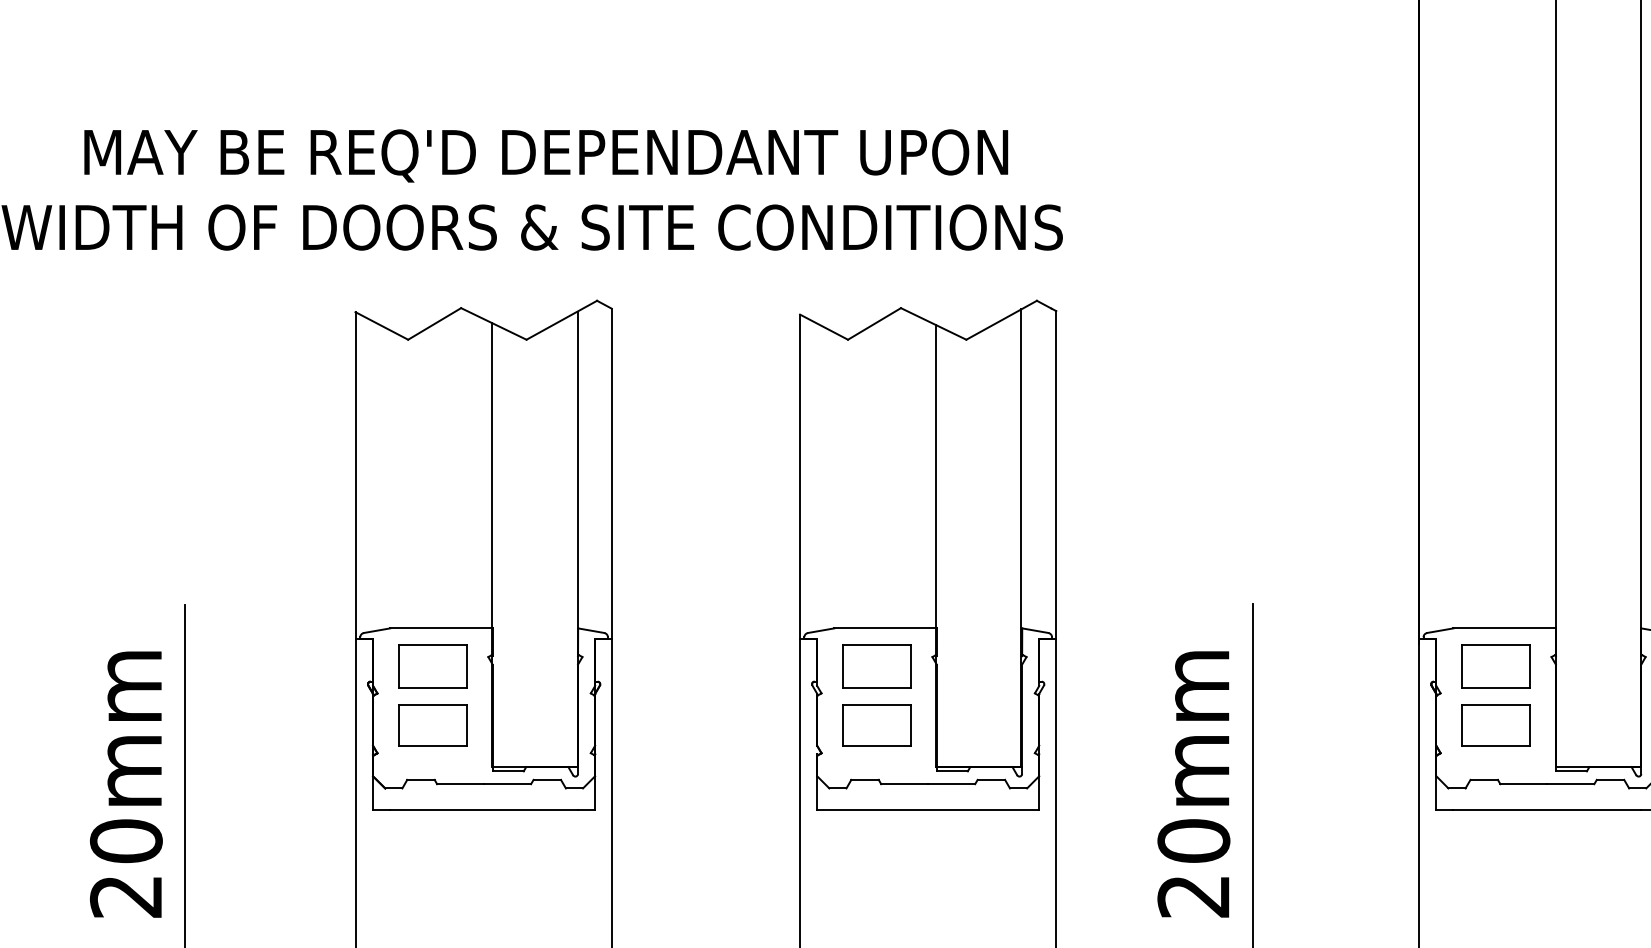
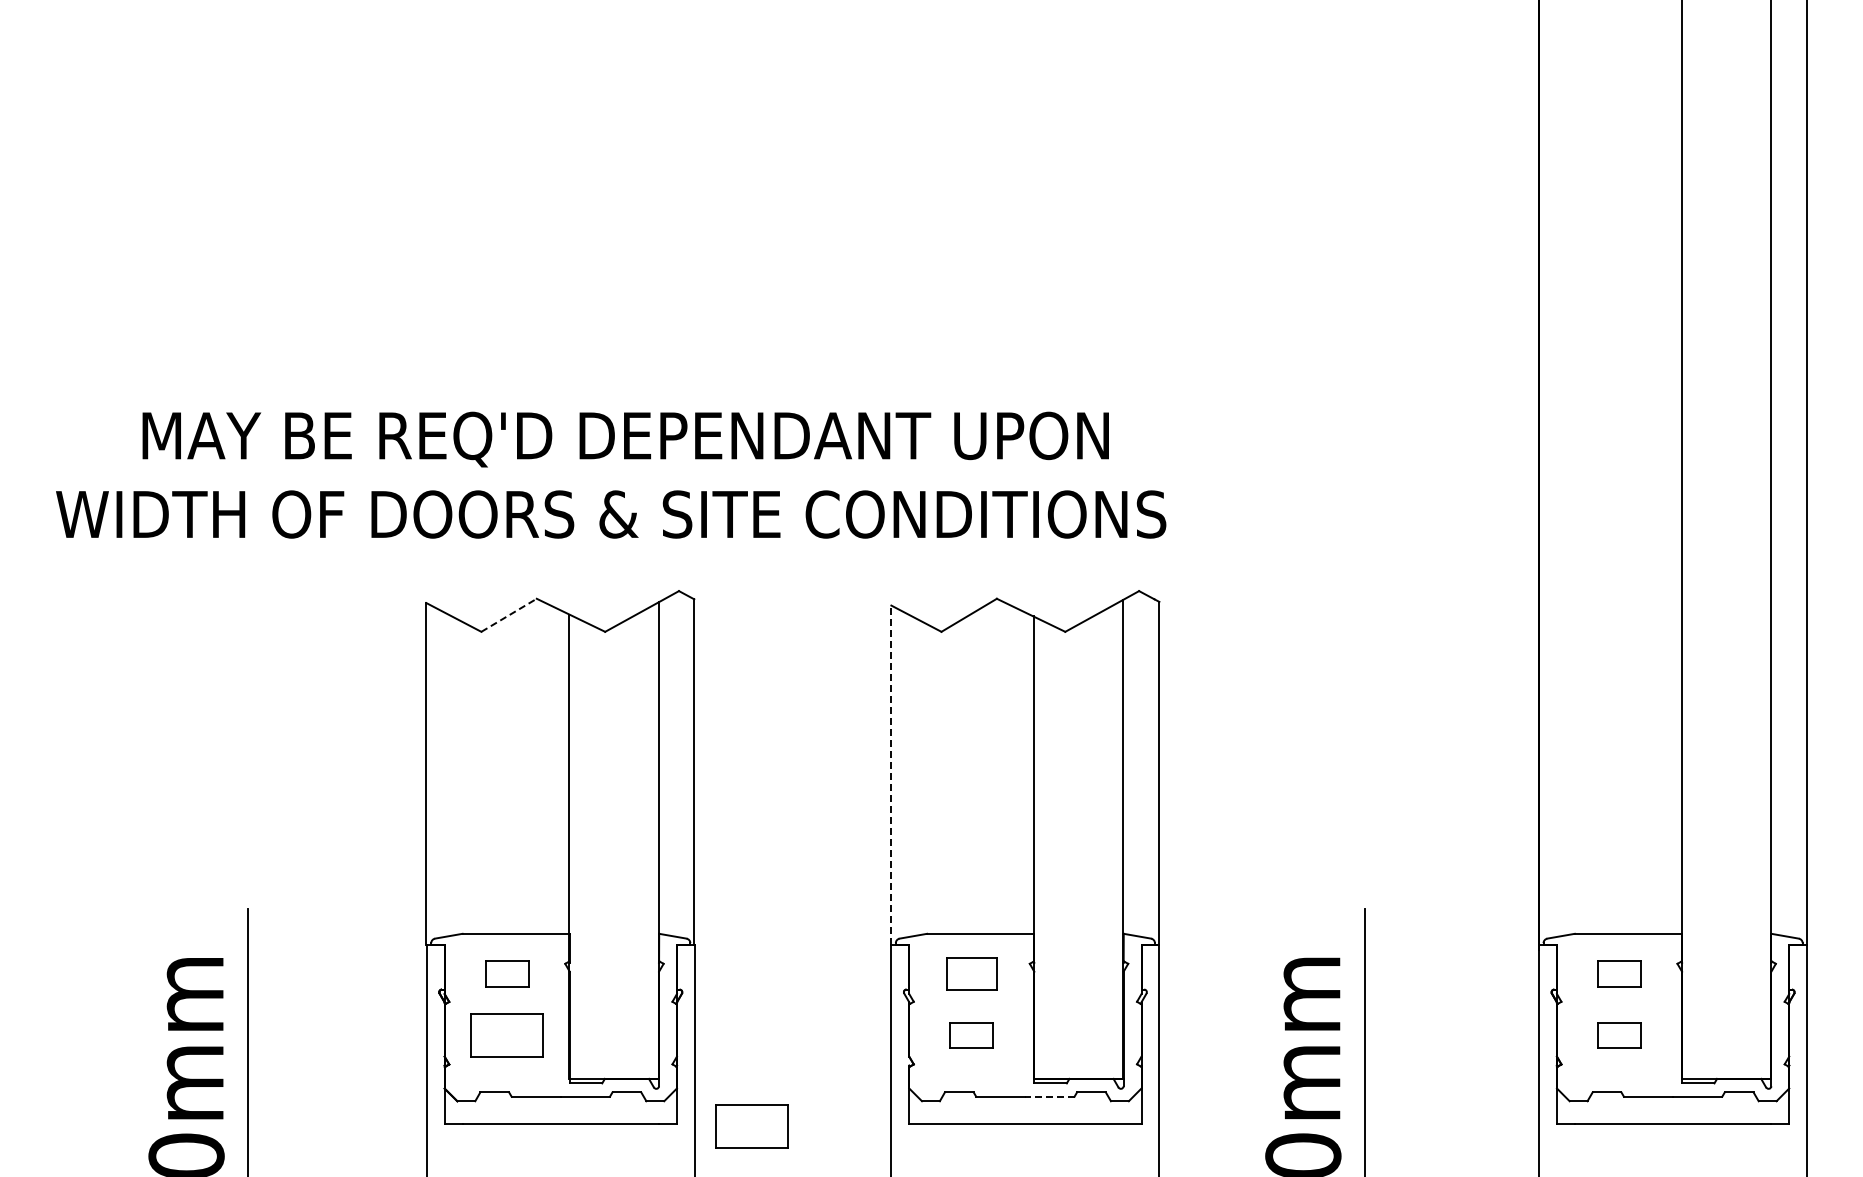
line: (435, 324) -> (509, 615), solid -> dashed
line: (800, 477) -> (891, 775), solid -> dashed
part: (432, 666) -> (506, 973), size x0.6
part: (876, 666) -> (971, 973), size x0.7
part: (1496, 666) -> (1619, 973), size x0.6
part: (876, 725) -> (971, 1035), size x0.6
part: (1496, 725) -> (1619, 1035), size x0.6
line: (951, 783) -> (1049, 1096), solid -> dashed
part: (666, 812) -> (751, 1126), added

